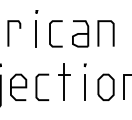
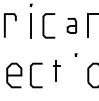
part: (80, 33) -> (71, 25), size x0.6
part: (64, 81) -> (56, 70), size x0.6
line: (84, 87) -> (75, 75), removed

